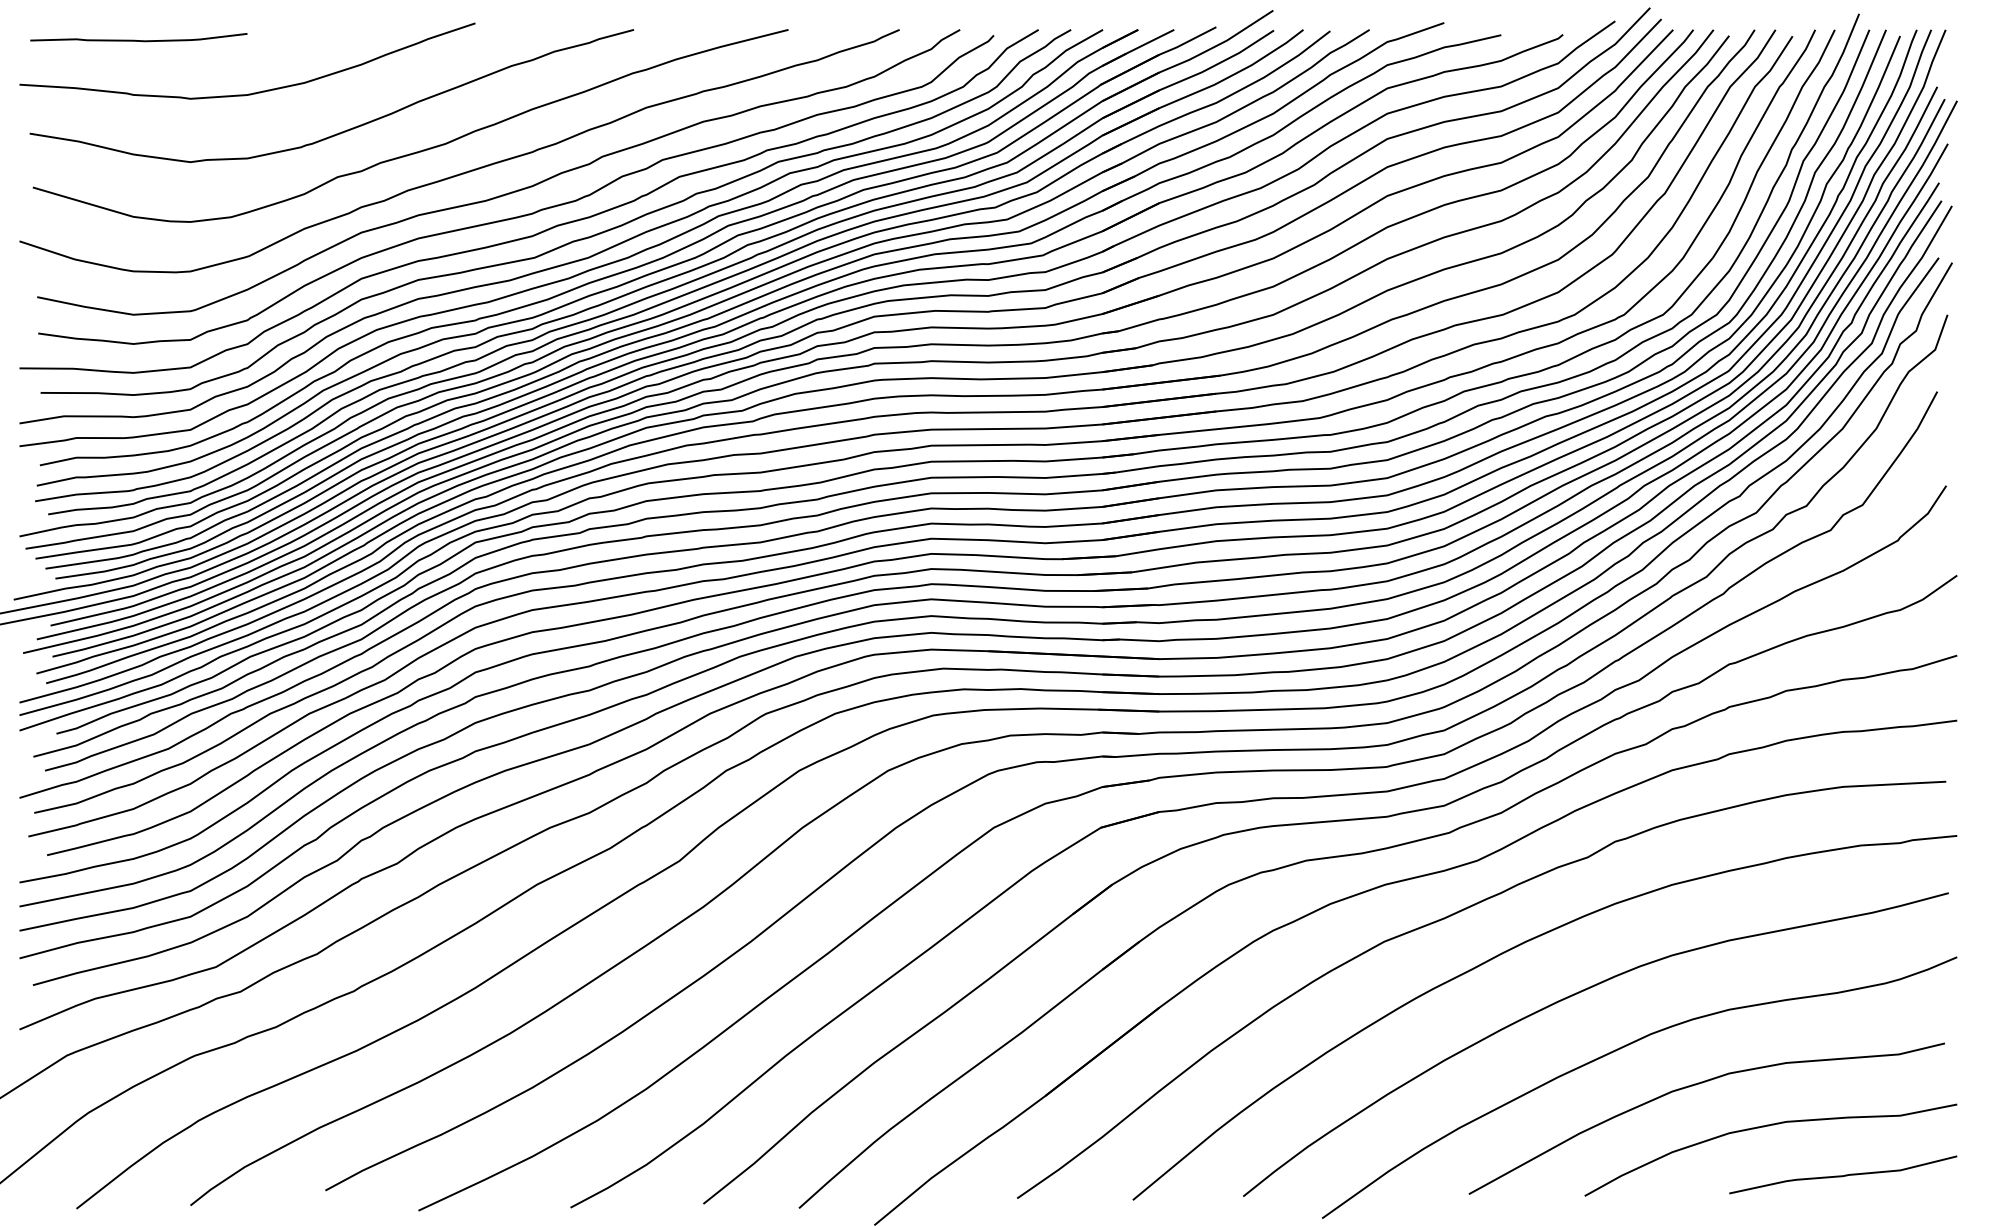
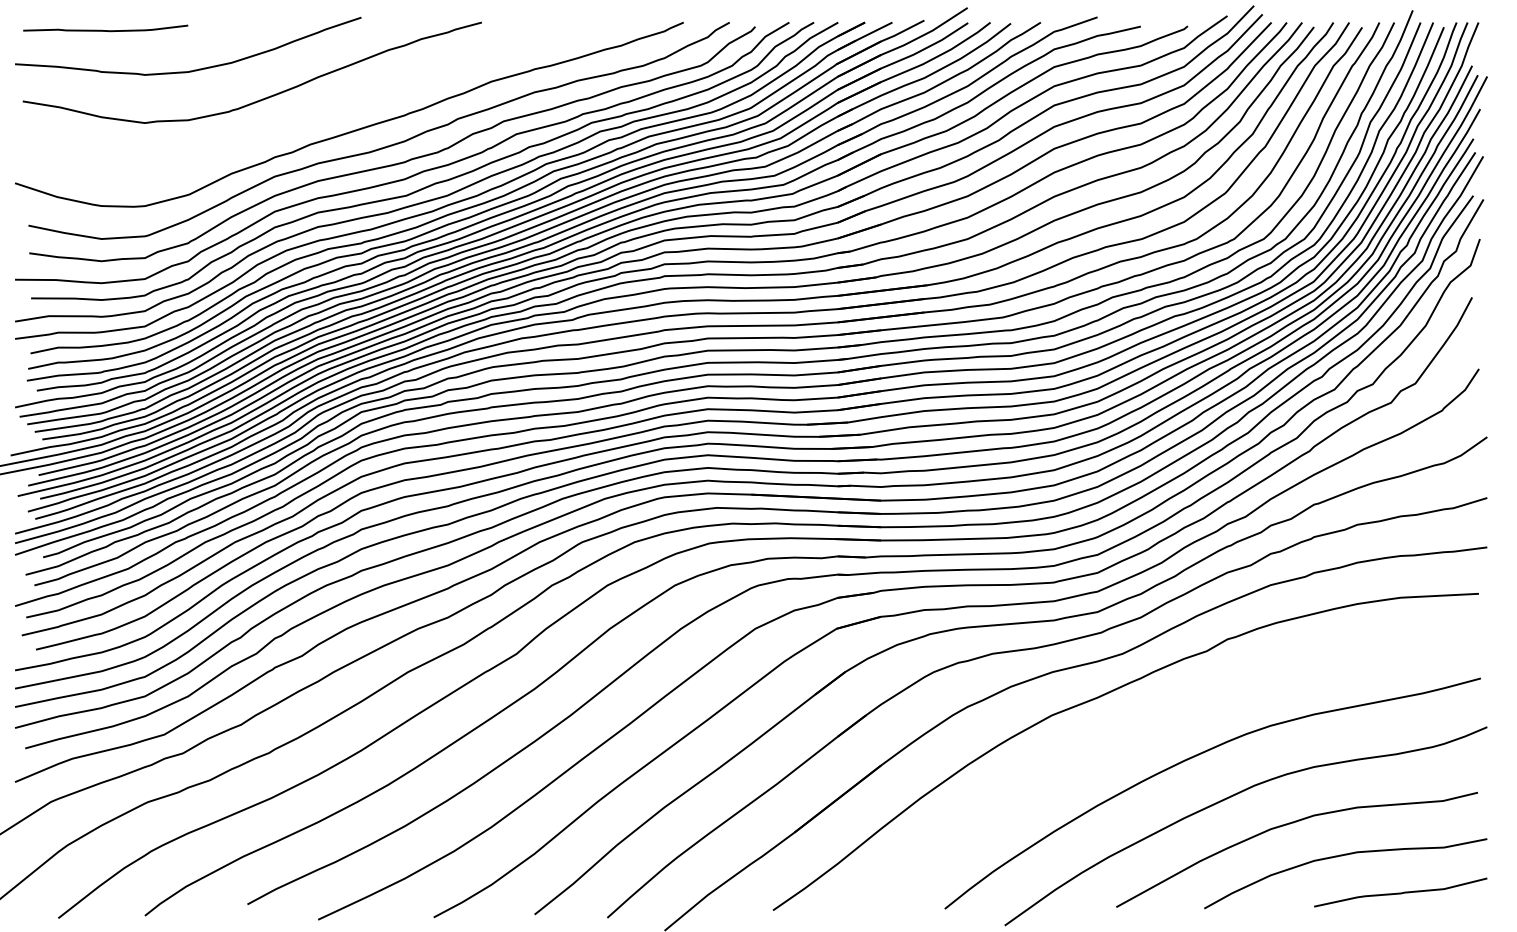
curve: (419, 150) -> (318, 114), removed
curve: (1510, 950) -> (1147, 722), removed

